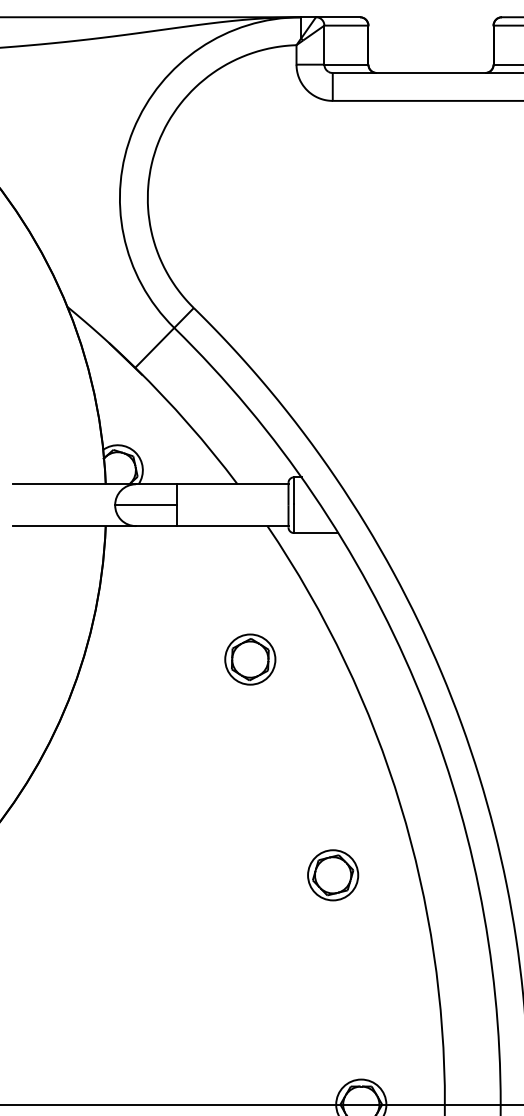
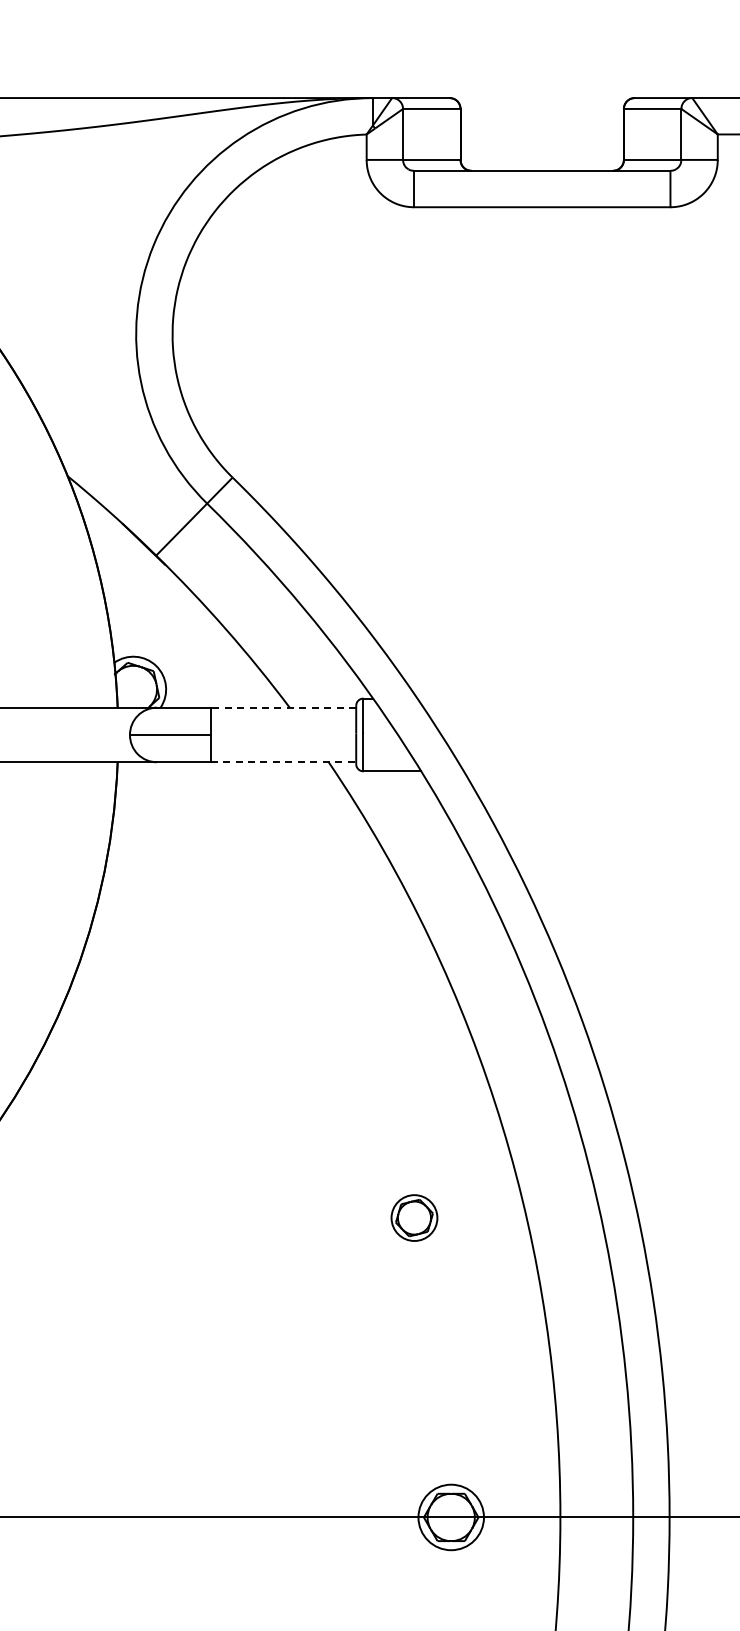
line: (232, 484) -> (283, 707), solid -> dashed
line: (232, 526) -> (283, 762), solid -> dashed
part: (249, 659) -> (305, 936), removed
part: (333, 874) -> (414, 1217), size x0.7

